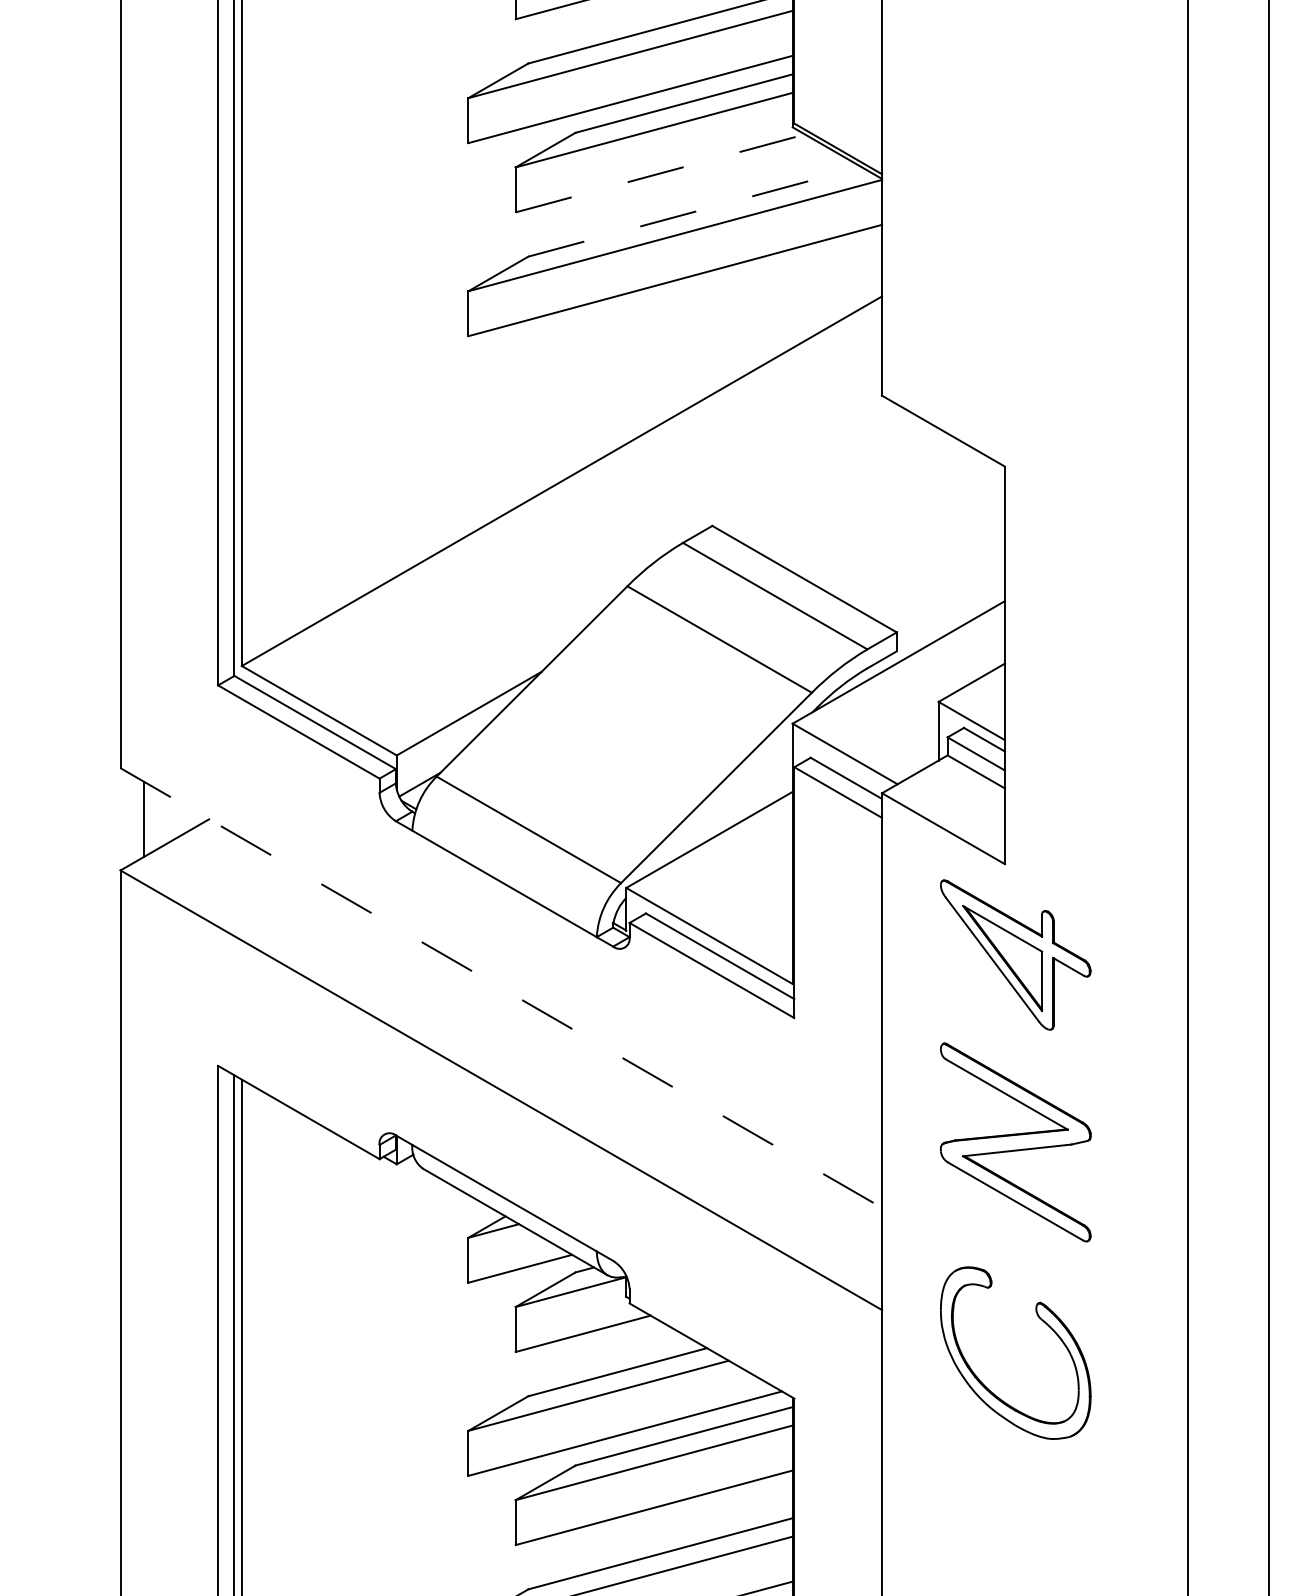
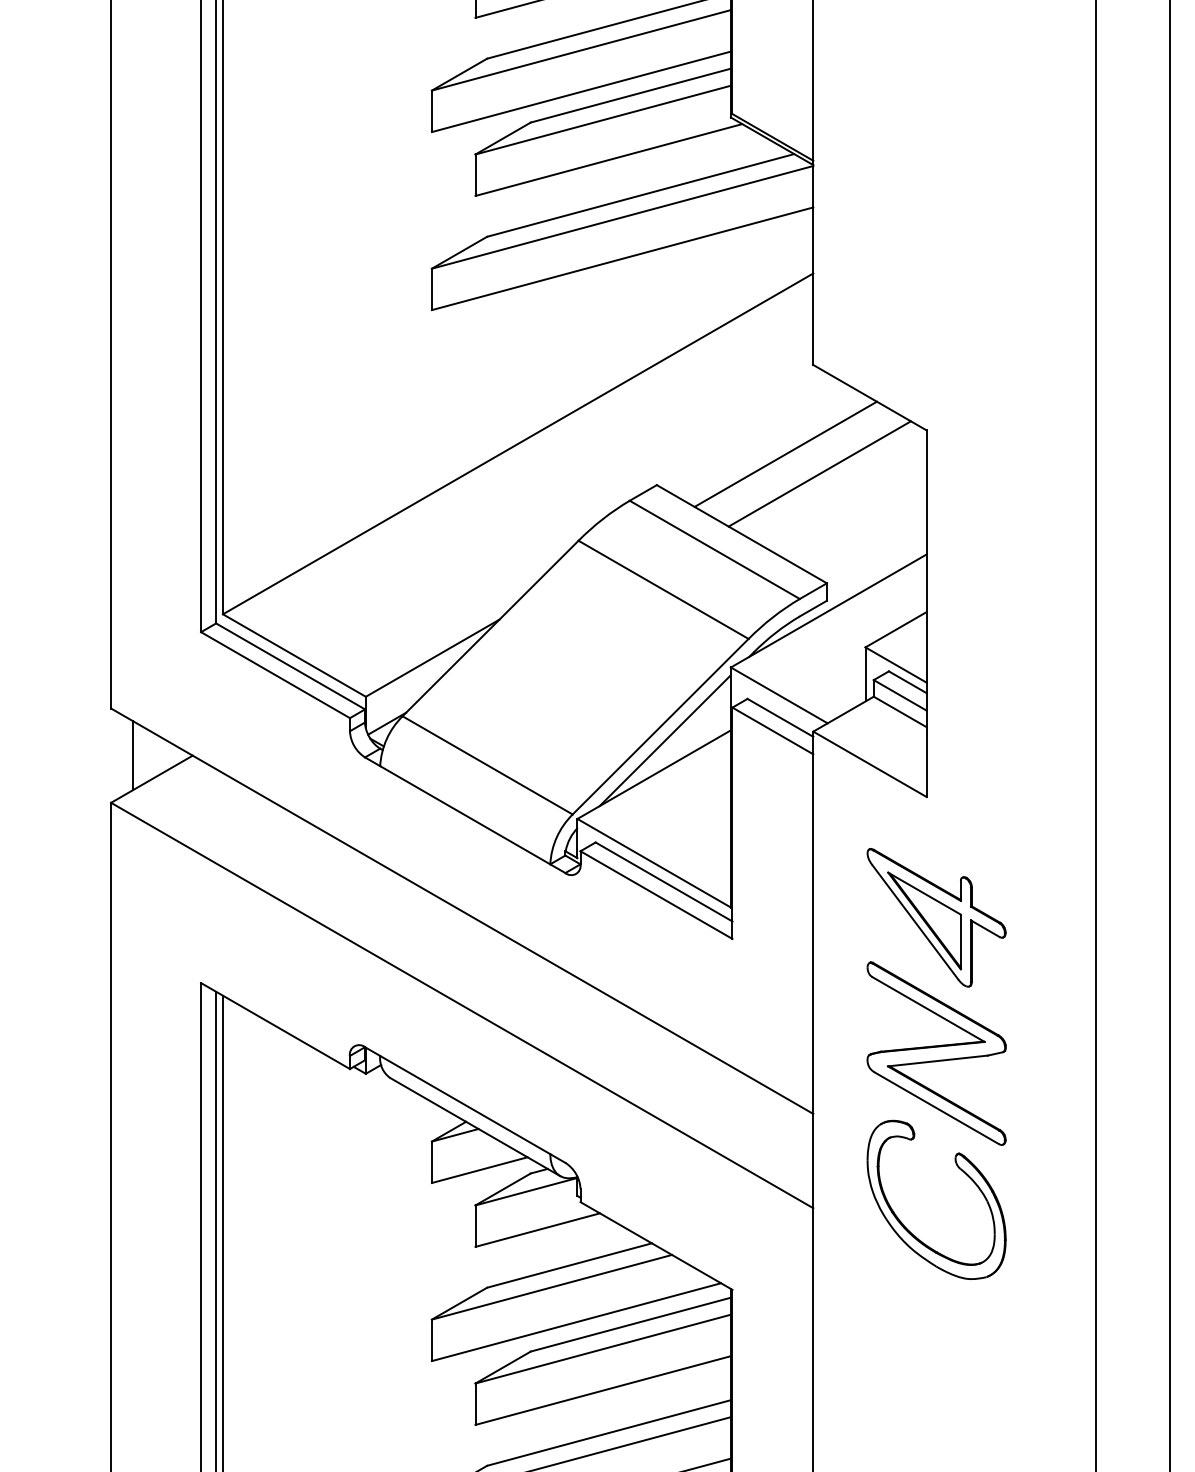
line: (661, 172) -> (609, 159), dashed -> solid
line: (695, 211) -> (641, 195), dashed -> solid
line: (851, 491) -> (785, 453), added
line: (888, 513) -> (819, 473), added
line: (720, 802) -> (664, 740), added
part: (1015, 954) -> (936, 917), moved
line: (501, 988) -> (462, 911), dashed -> solid
part: (1041, 1321) -> (960, 1170), moved

